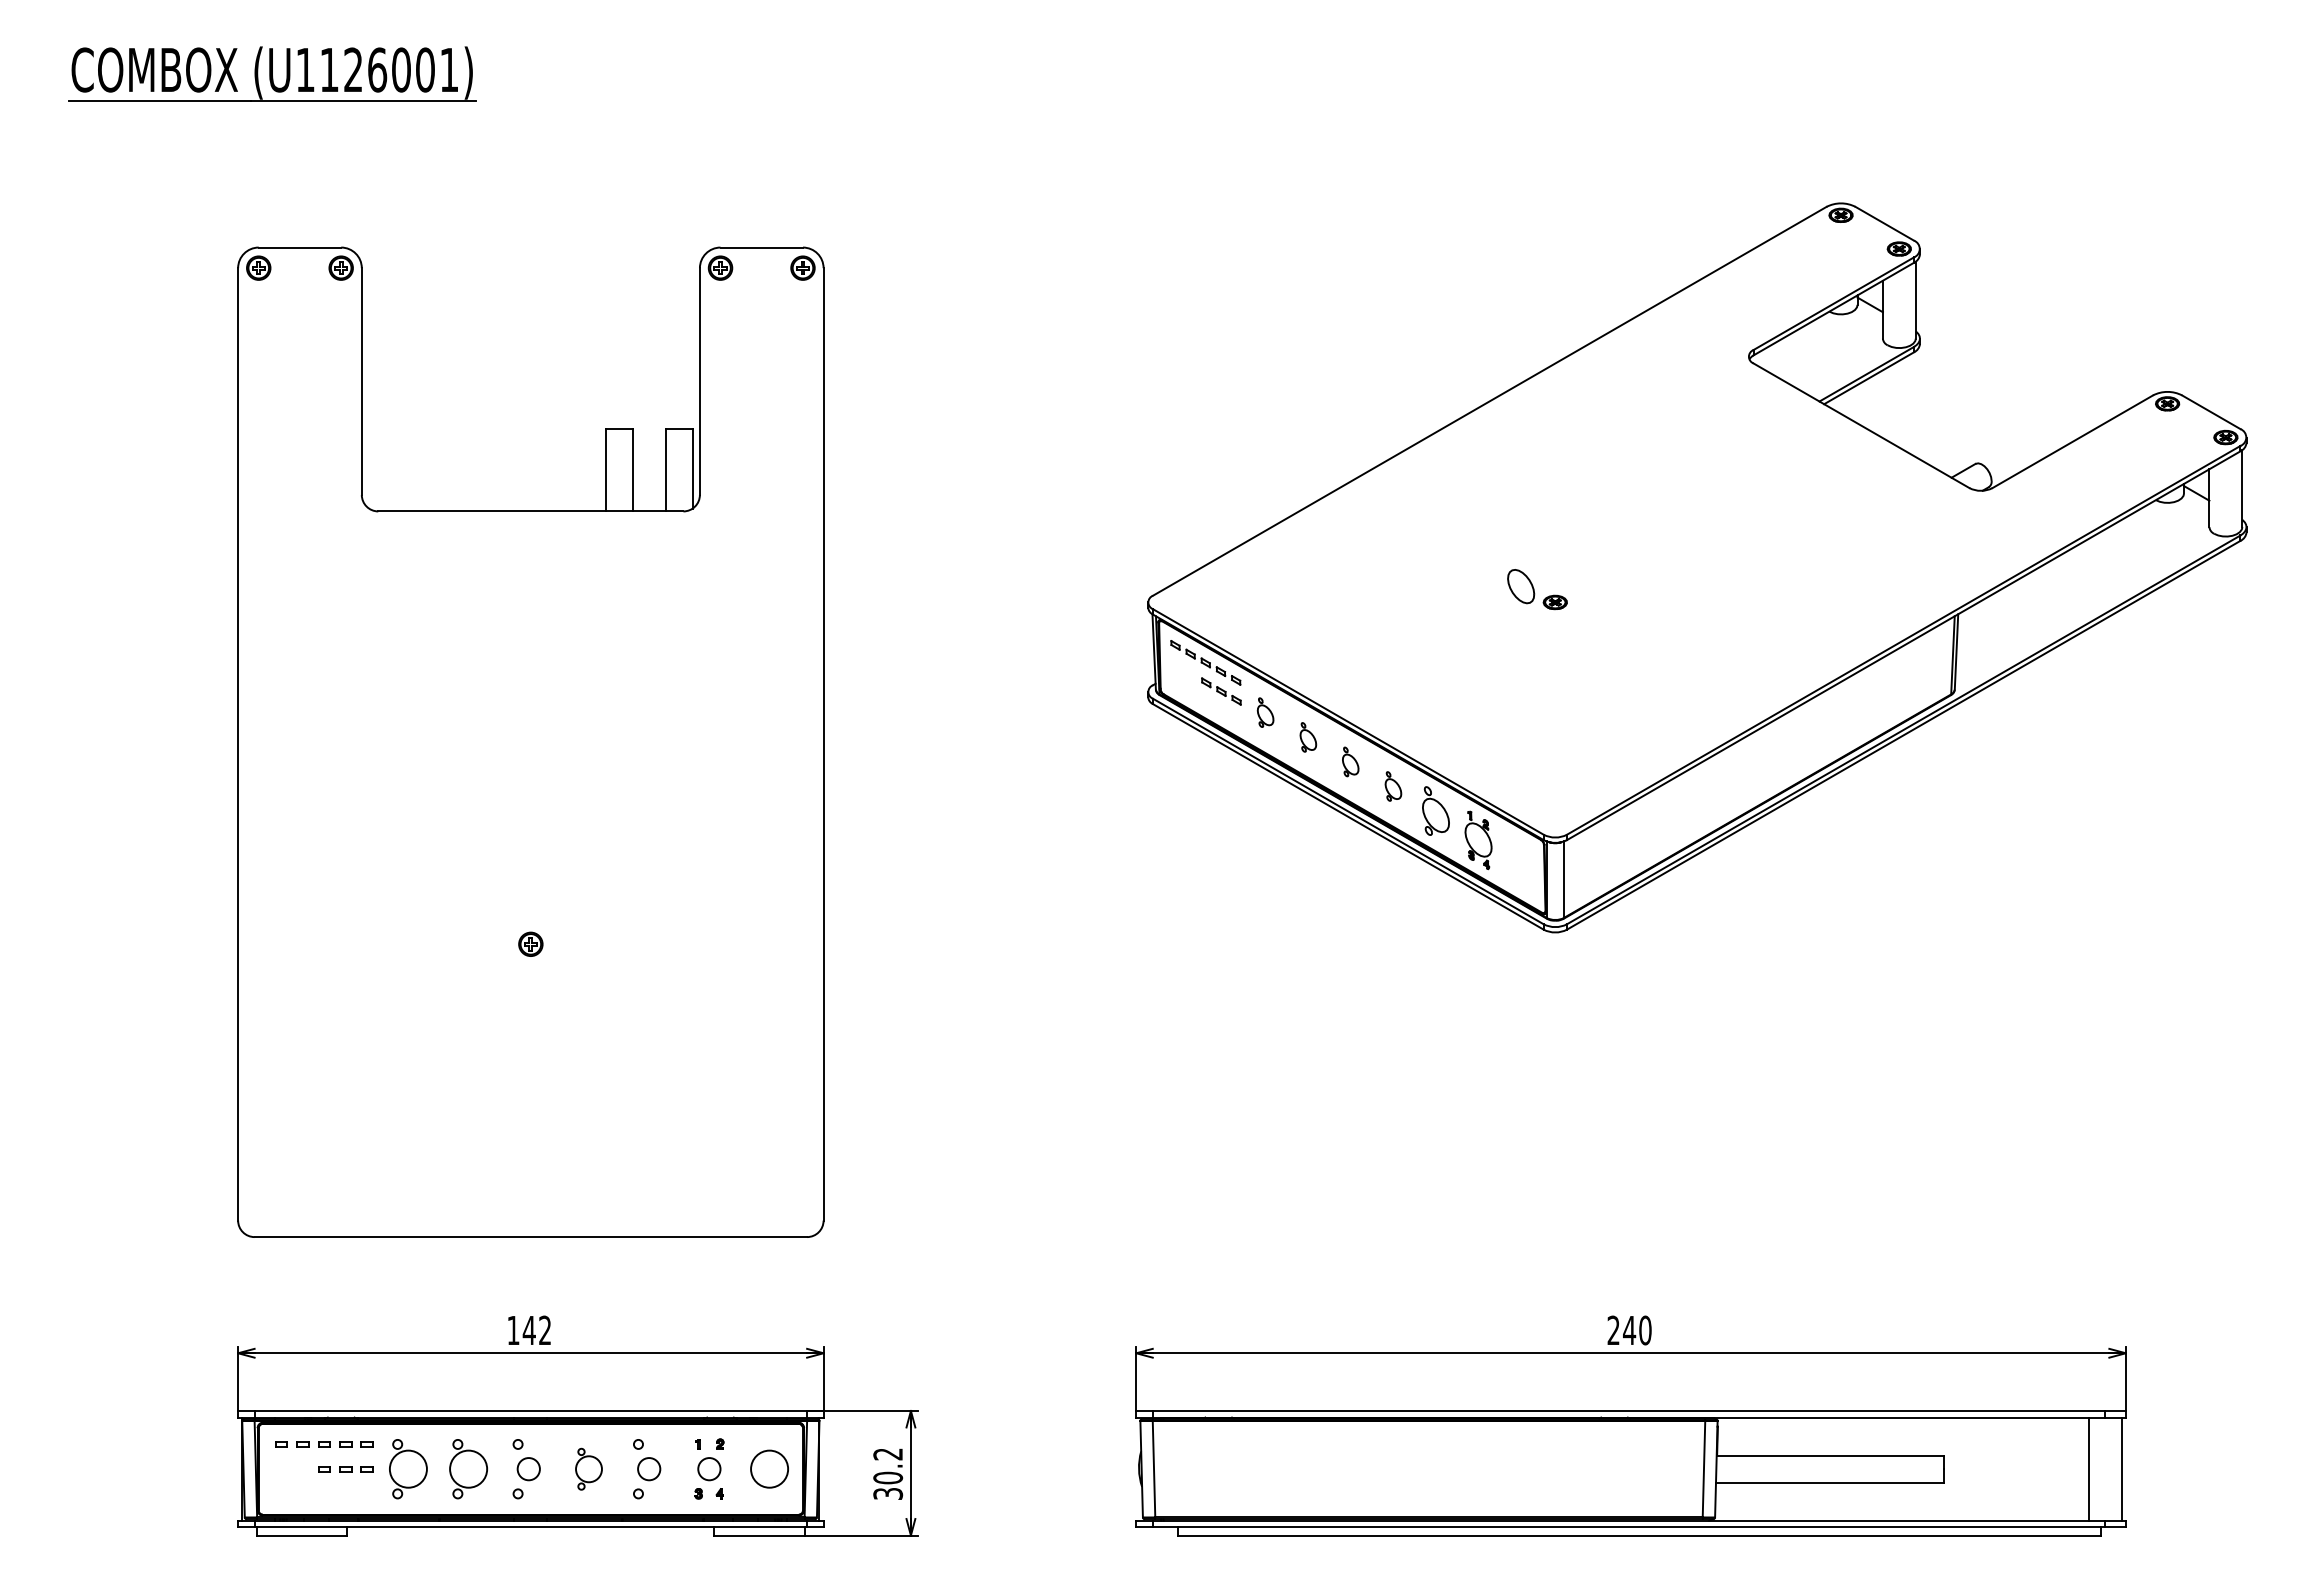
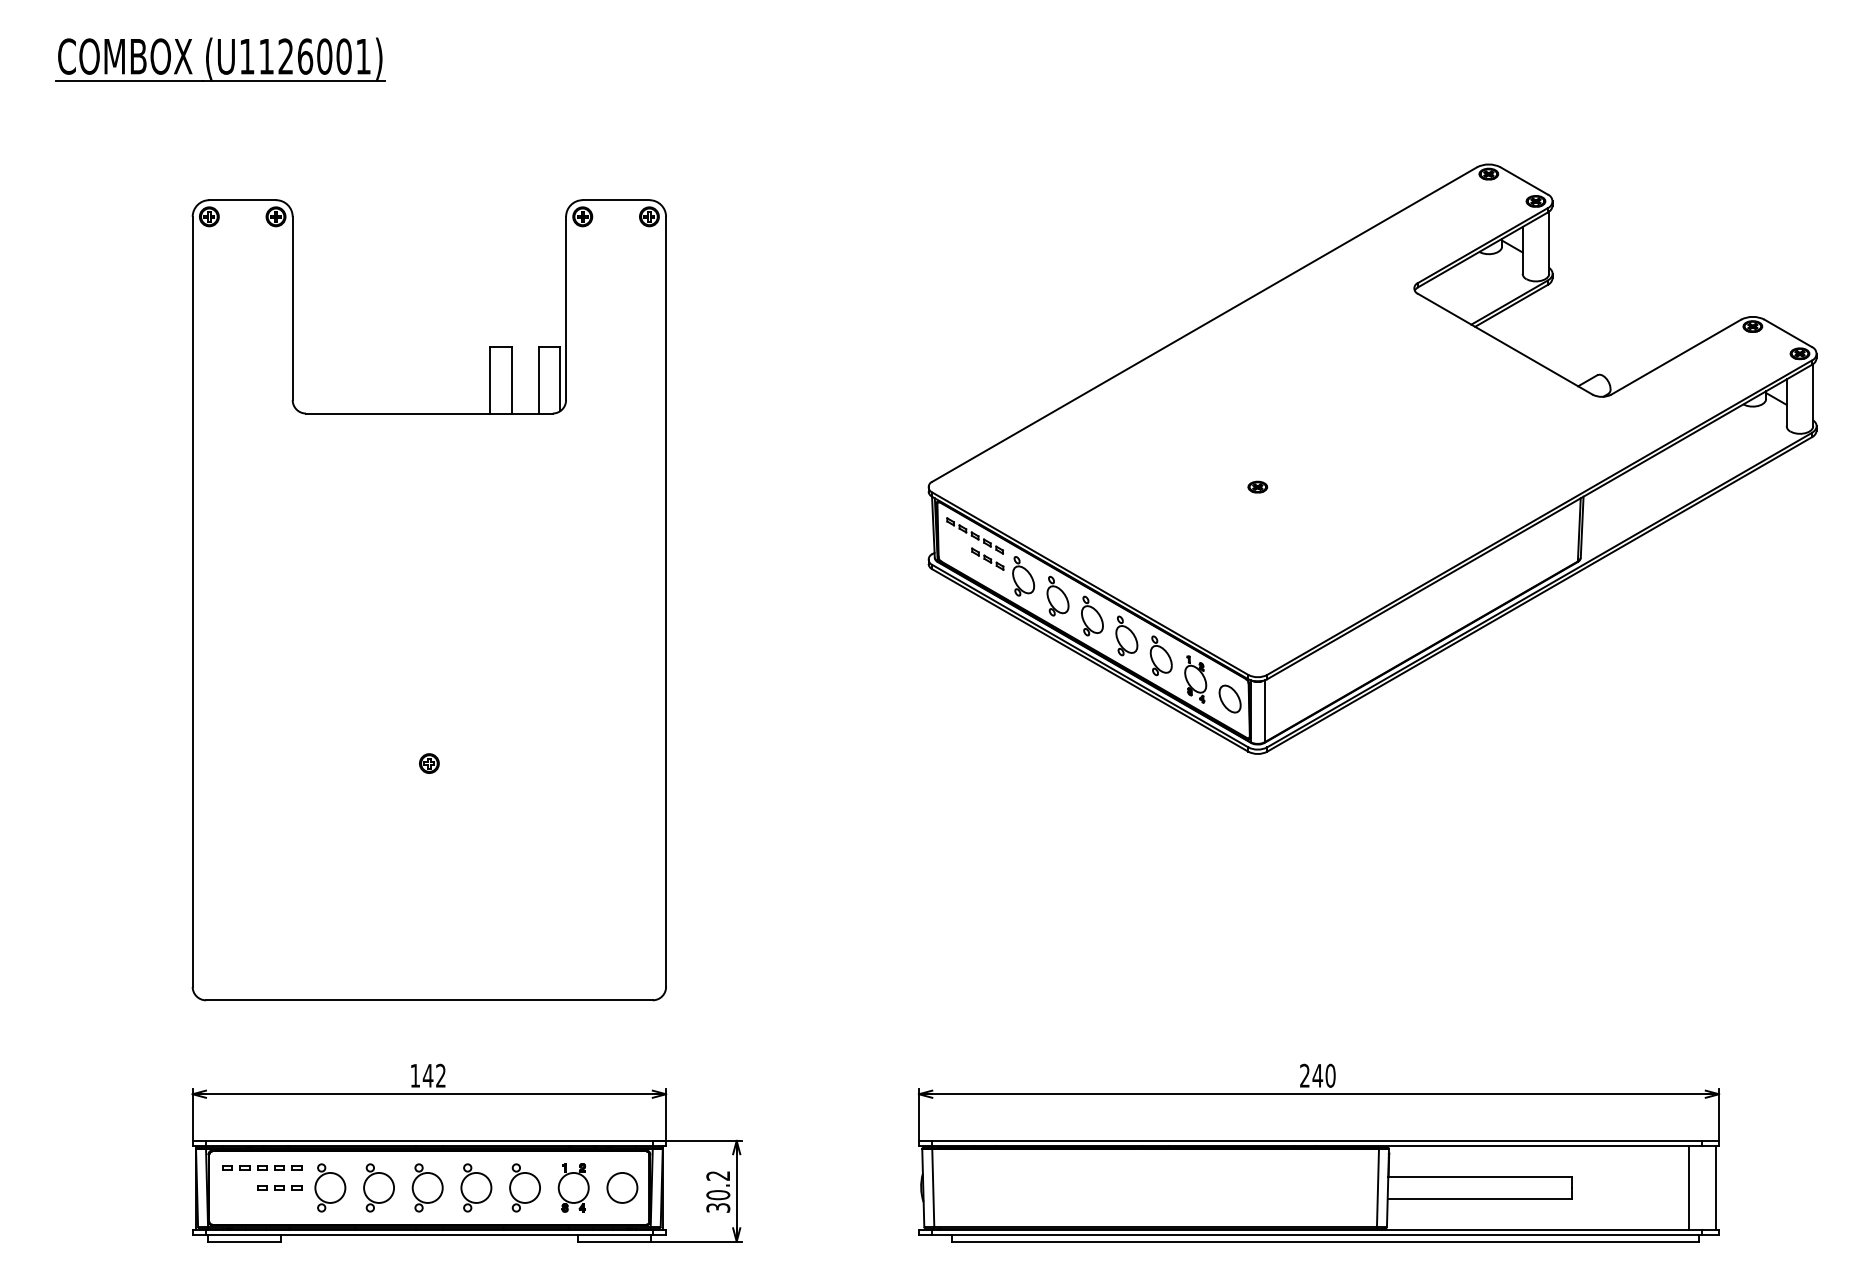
part: (1521, 586) -> (1230, 699), moved
part: (1265, 712) -> (1023, 576), size x1.67
part: (1308, 737) -> (1058, 596), size x1.67
part: (1350, 761) -> (1092, 615), size x1.67
part: (1393, 786) -> (1126, 635), size x1.67
circle: (528, 1468) -> (427, 1187), size x1.67
circle: (648, 1468) -> (524, 1187), size x1.67
circle: (708, 1468) -> (573, 1187), size x1.67
part: (588, 1469) -> (476, 1188), size x1.43

